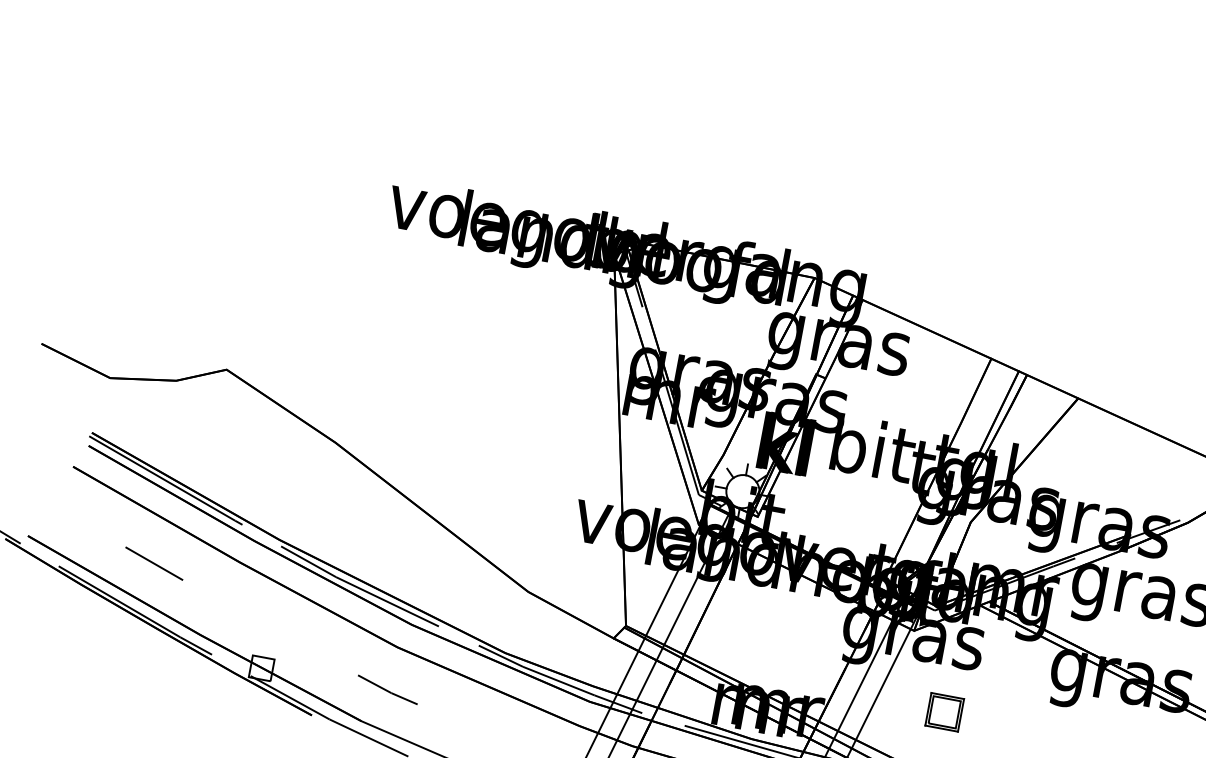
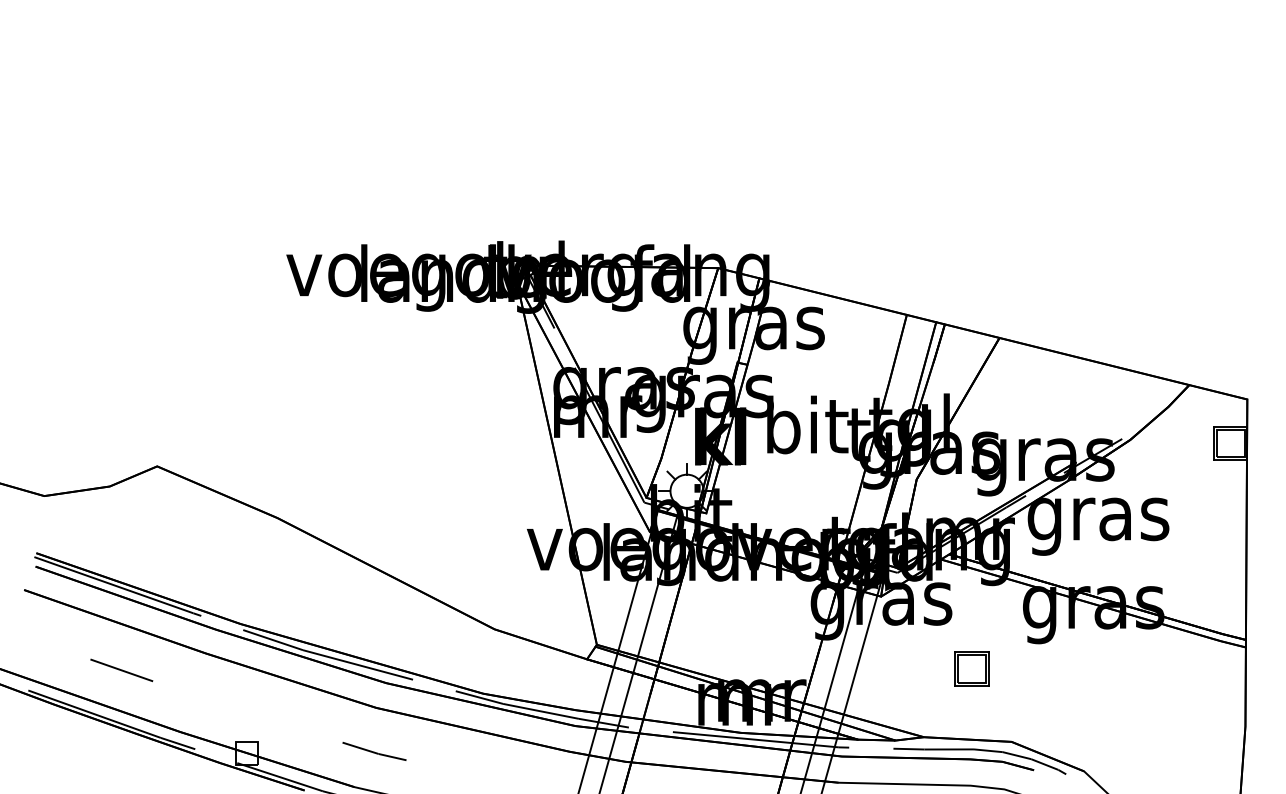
part: (944, 711) -> (971, 668), moved

